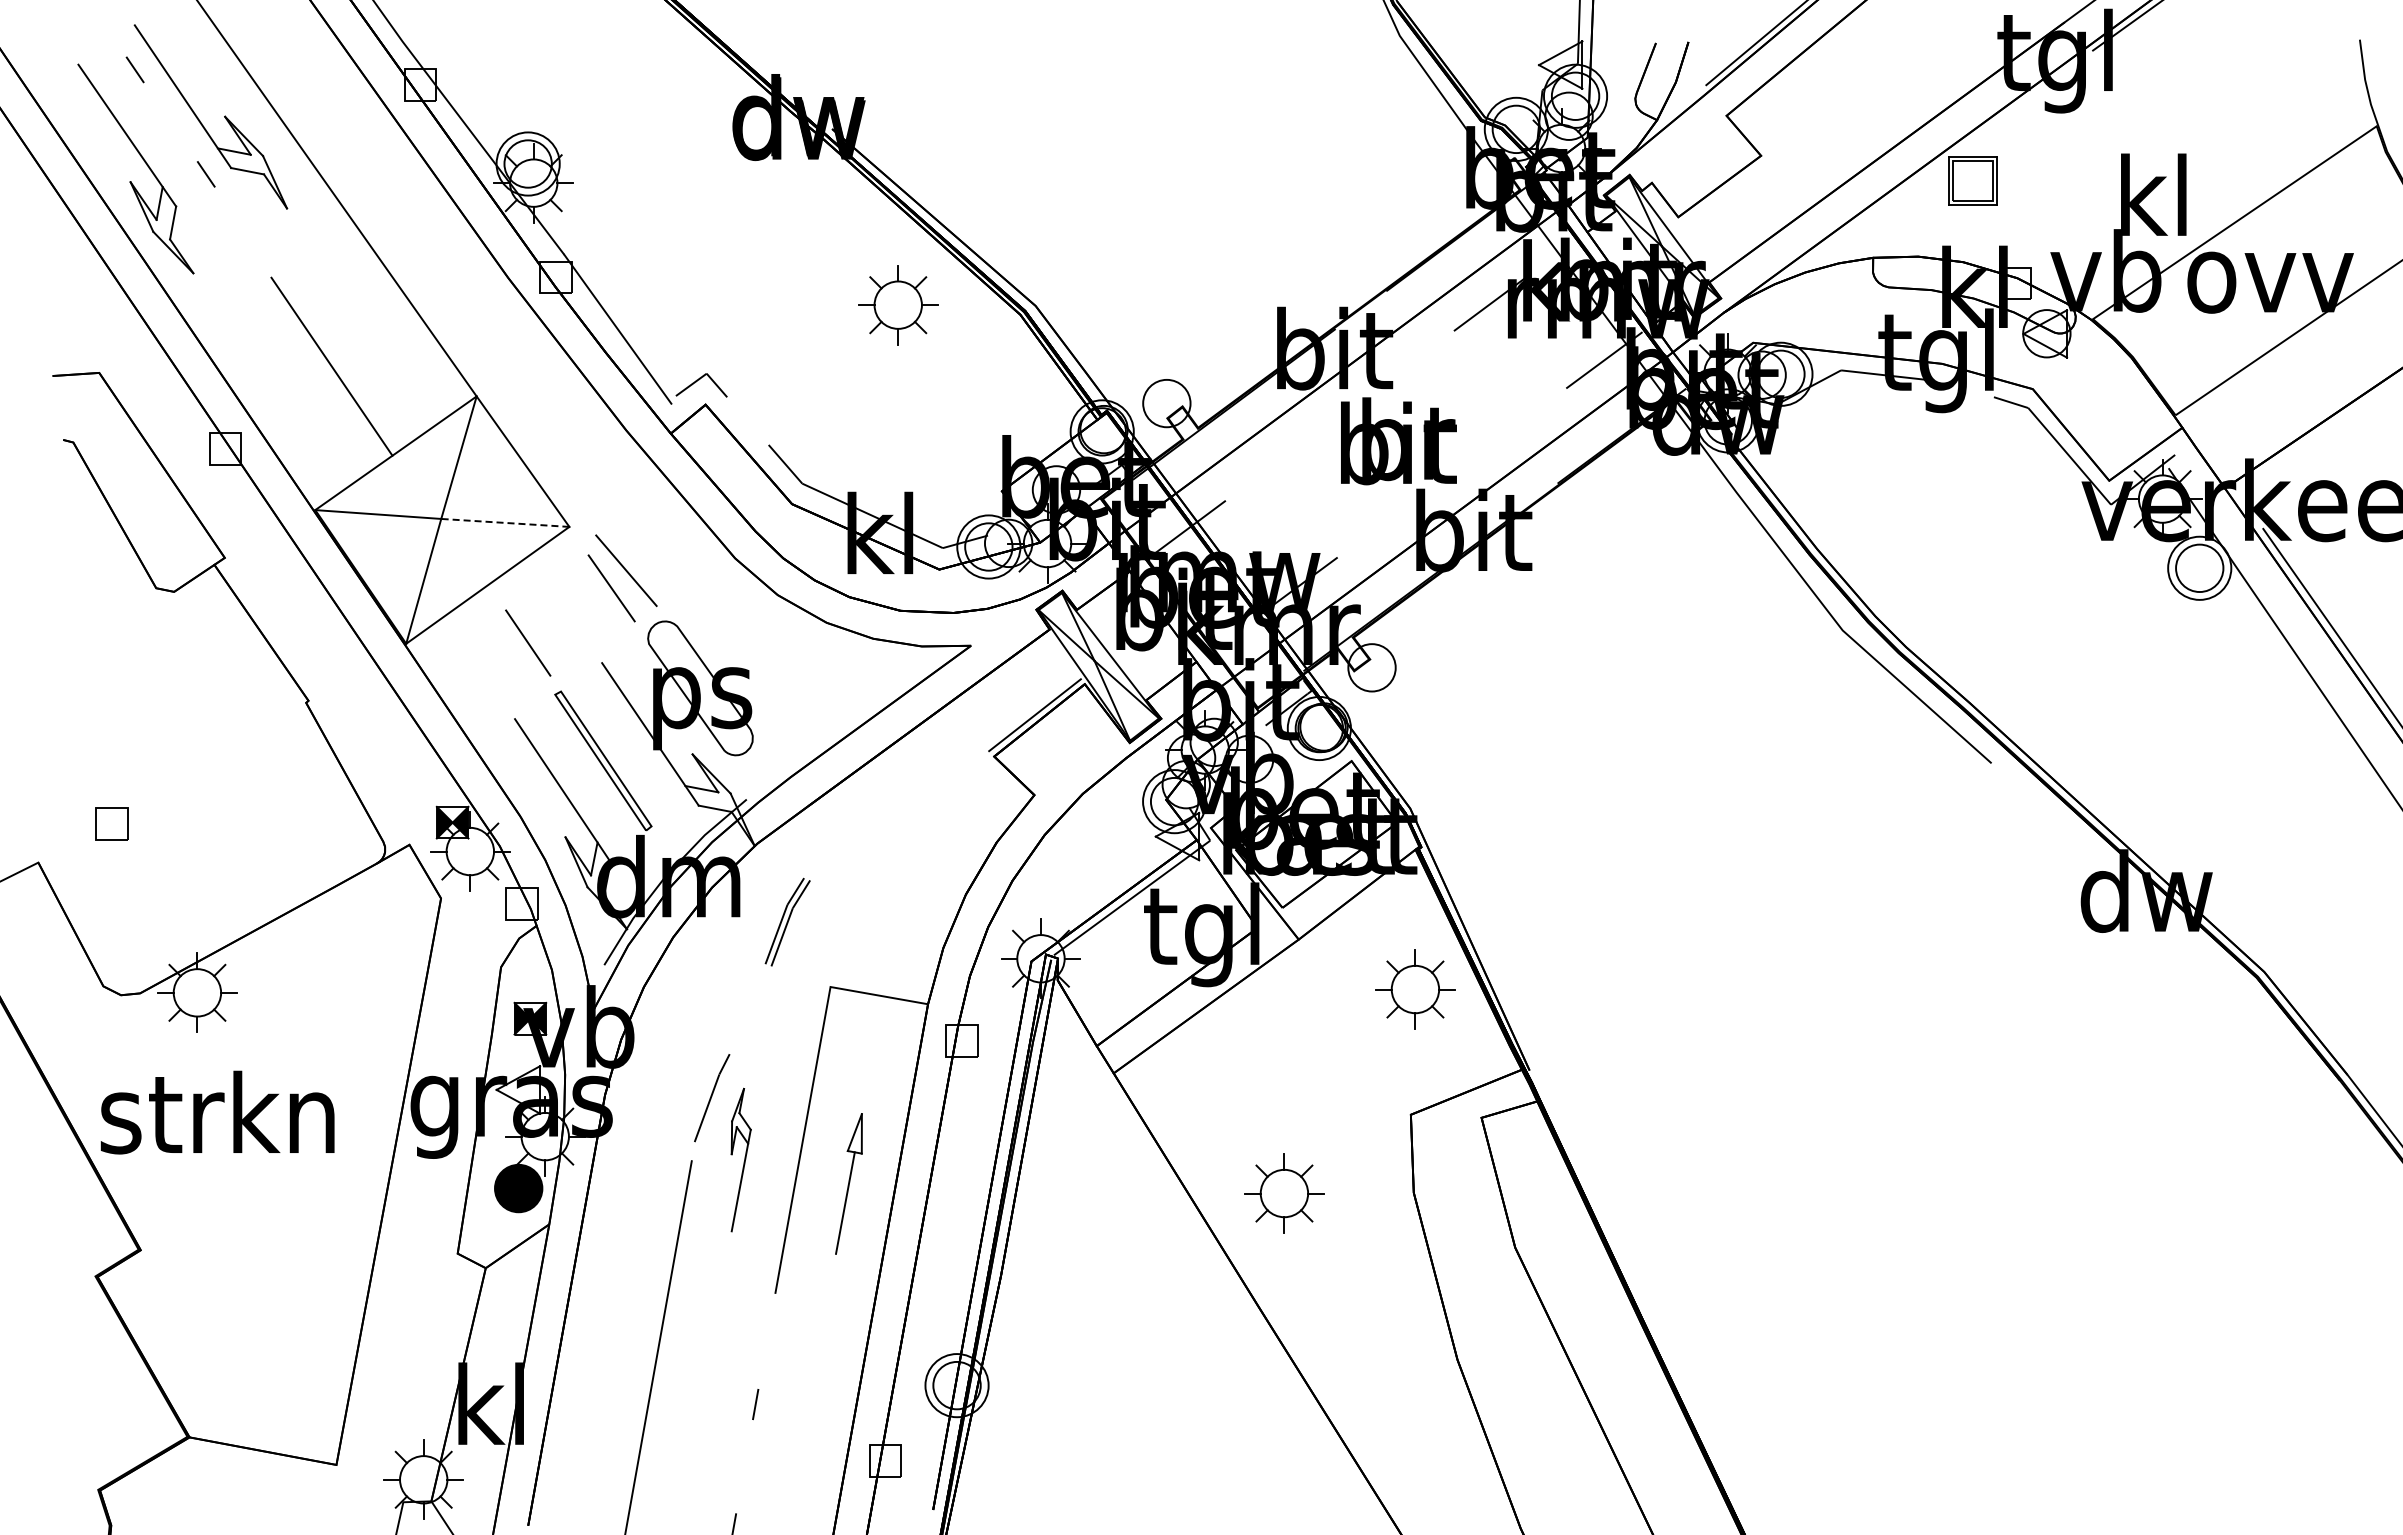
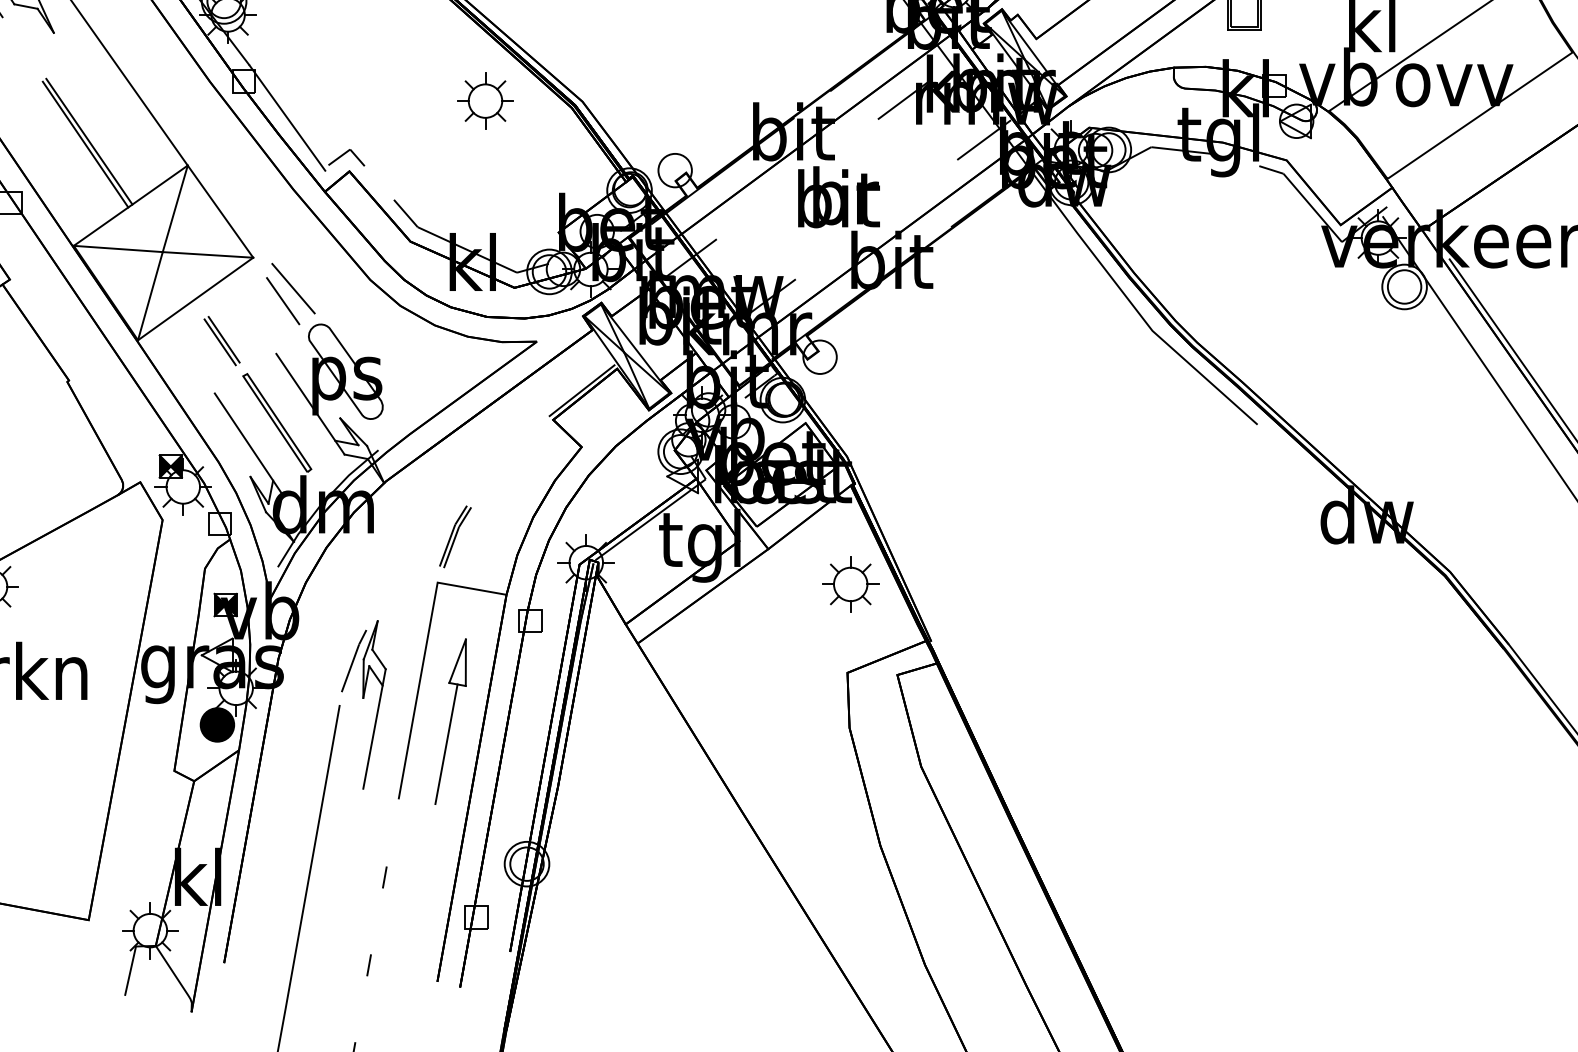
line: (337, 362) -> (89, 141), added
line: (504, 522) -> (207, 254), dashed -> solid
line: (522, 646) -> (220, 342), added
part: (787, 921) -> (455, 536), moved
part: (741, 1159) -> (374, 704), size x1.67
part: (848, 1183) -> (450, 721), size x1.67
part: (1284, 1193) -> (758, 728), removed

